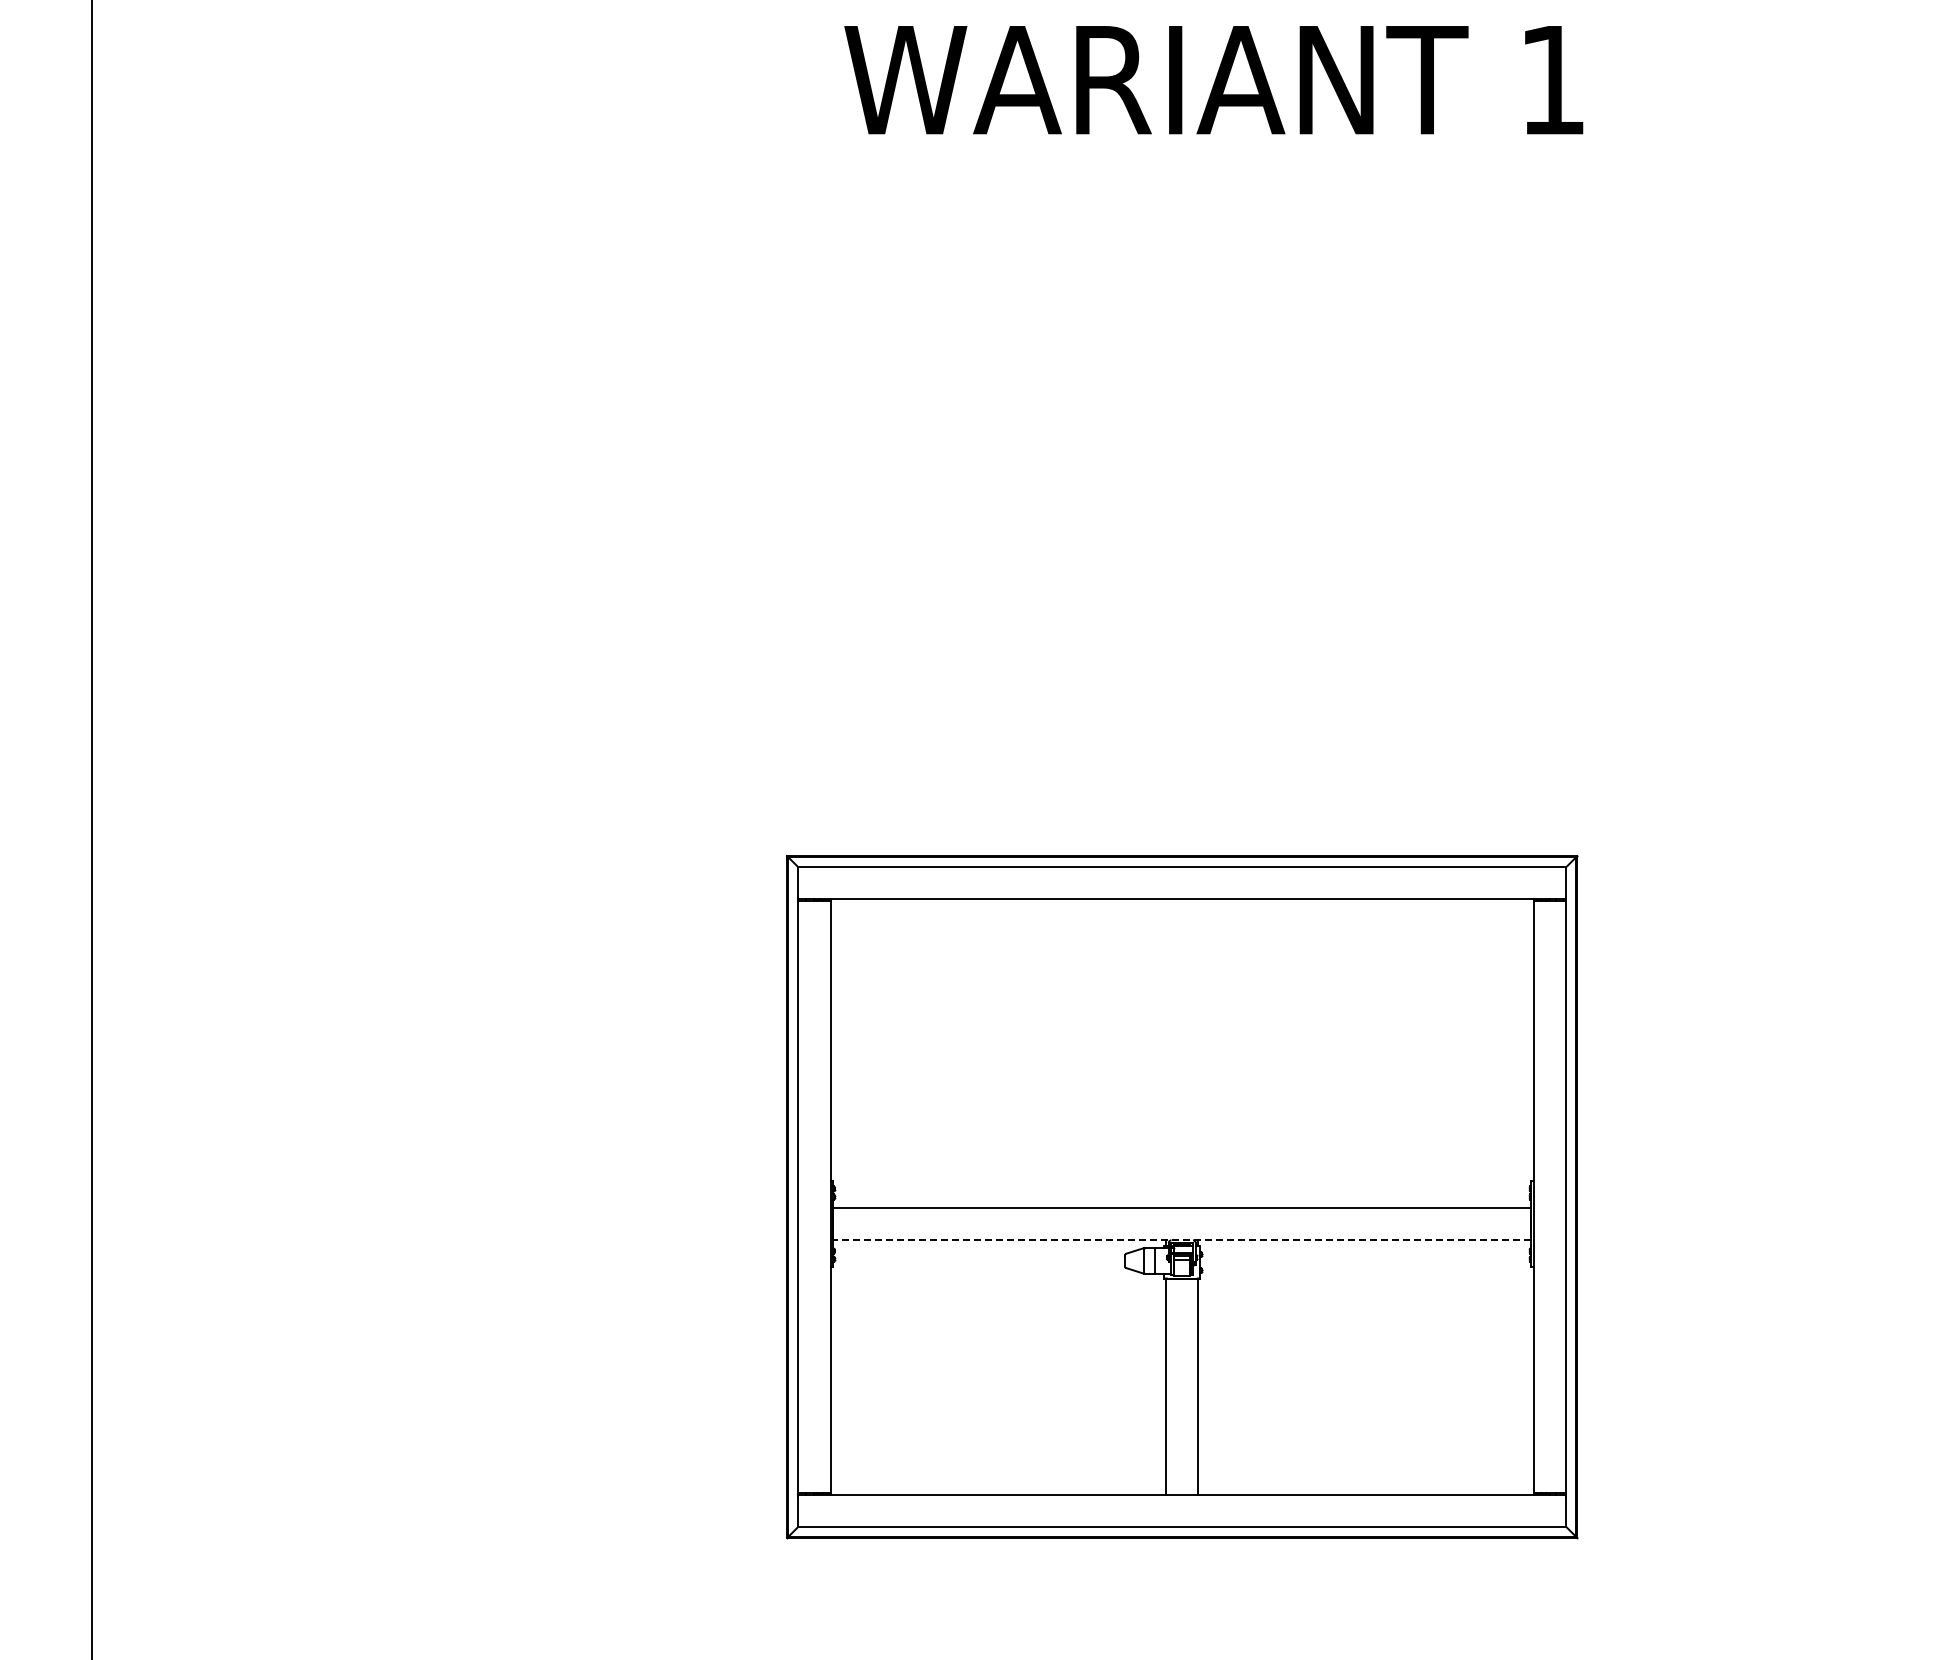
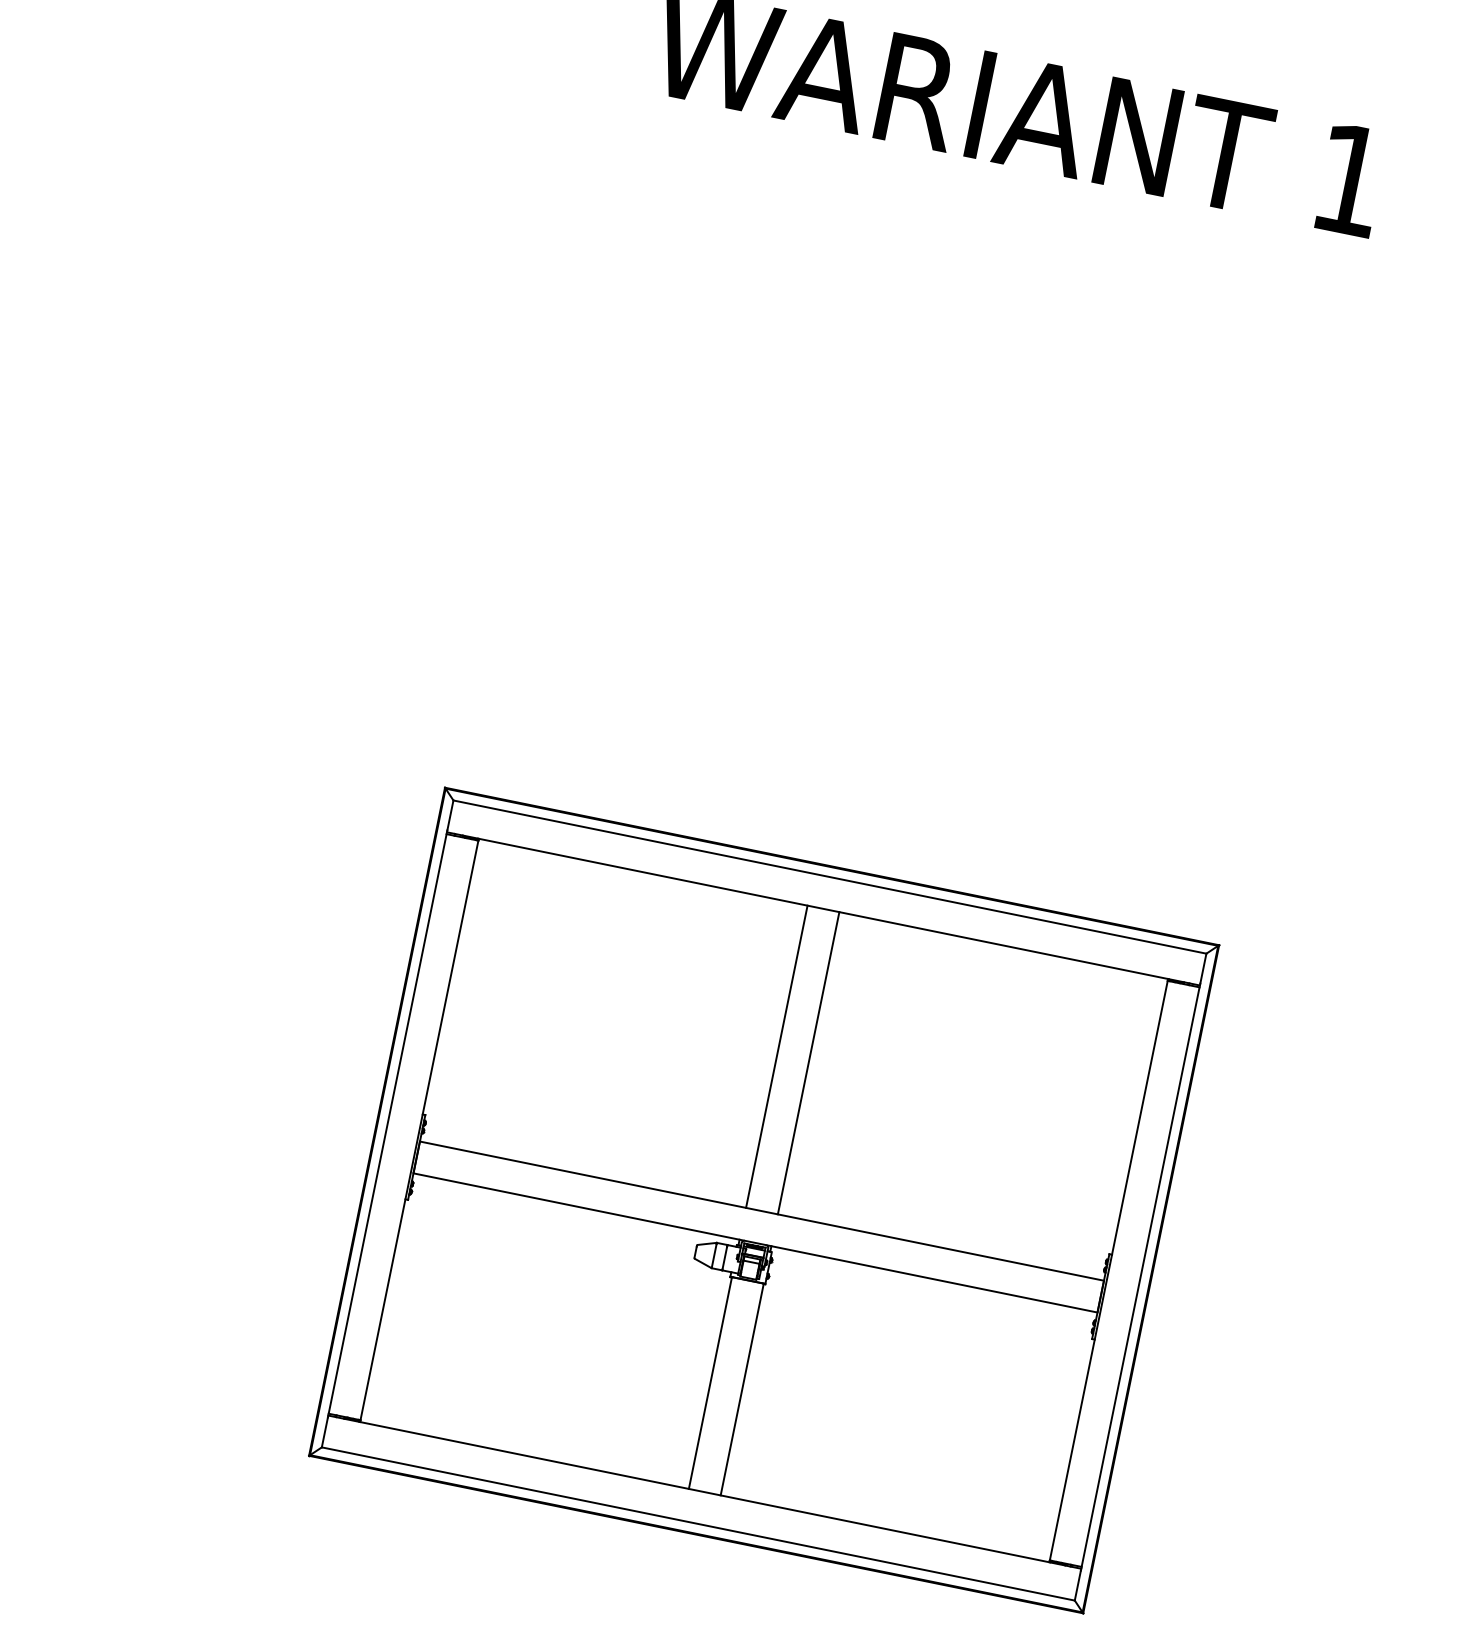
line: (1166, 1053) -> (777, 1056), added
line: (1198, 1053) -> (808, 1063), added
line: (1181, 1240) -> (754, 1242), dashed -> solid

